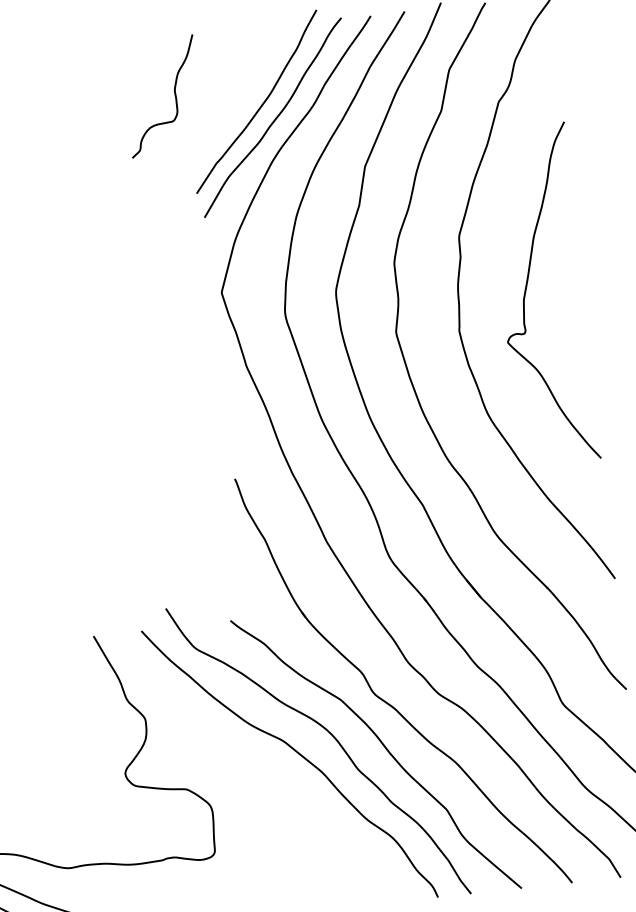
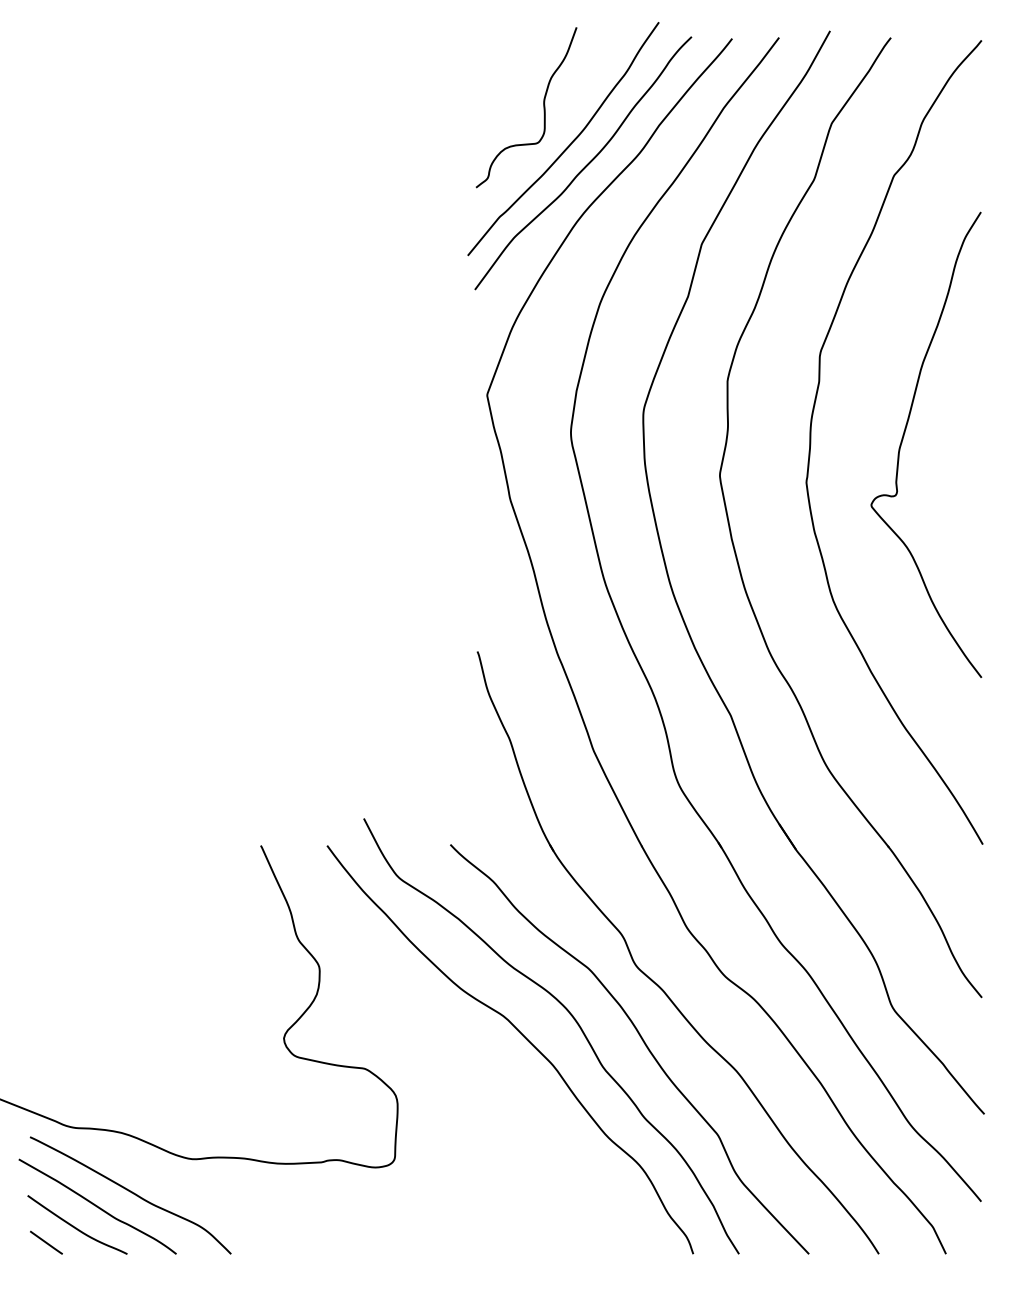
curve: (174, 94) -> (543, 107), moved

